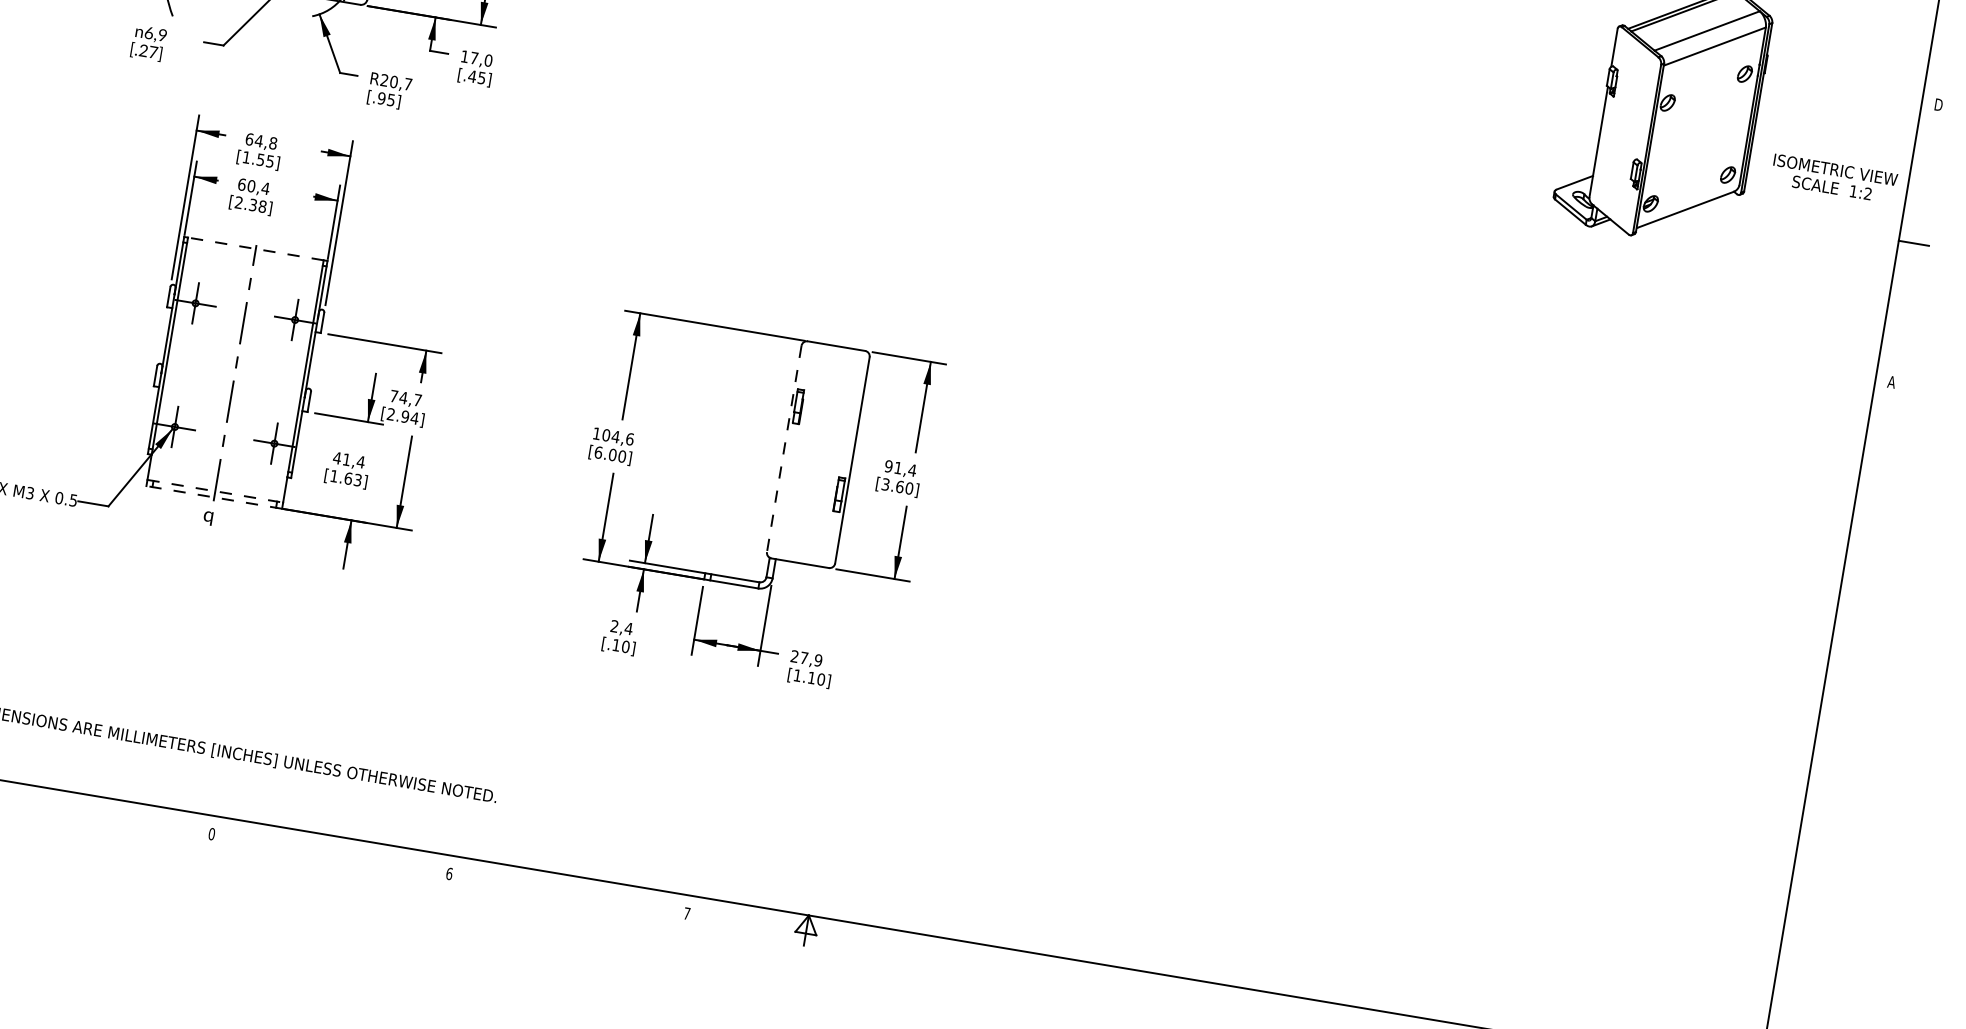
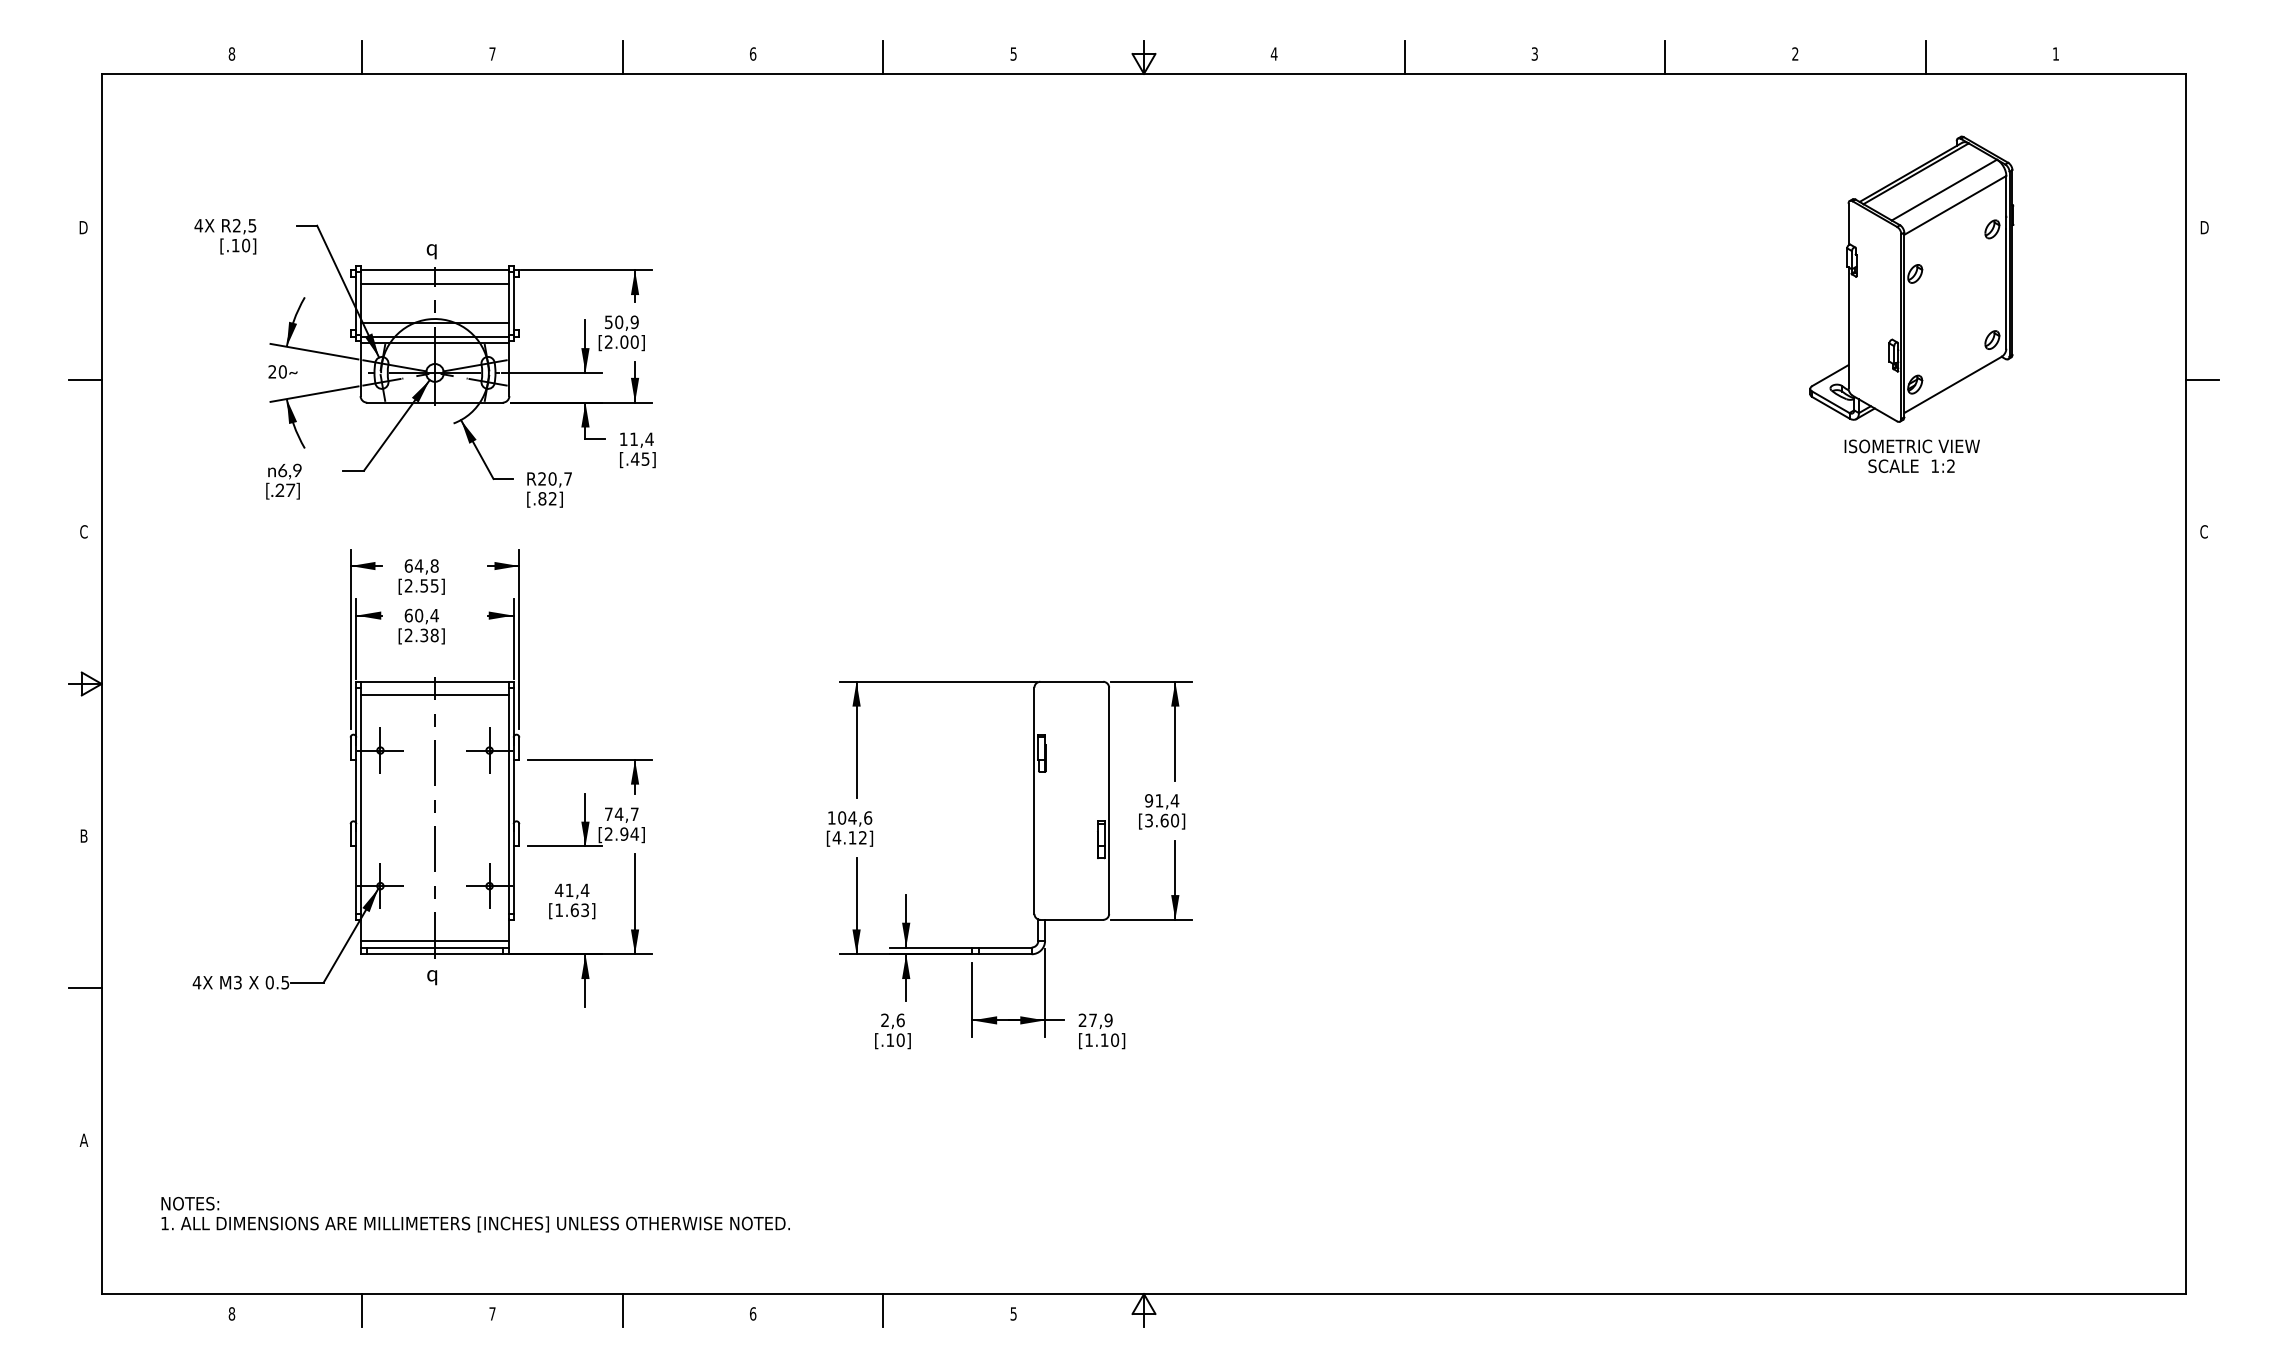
text: (481, 59) -> (641, 439), 17,0 -> 11,4
text: (386, 99) -> (547, 498), [.95] -> [.82]
text: (246, 157) -> (408, 585), [1.55] -> [2.55]
text: (1833, 178) -> (1911, 455), moved
line: (255, 248) -> (434, 681), dashed -> solid
line: (253, 261) -> (434, 695), added
text: (1891, 381) -> (2203, 531), A -> C
line: (784, 449) -> (1034, 801), dashed -> solid
text: (610, 454) -> (849, 837), [6.00] -> [4.12]
line: (215, 484) -> (434, 940), added
line: (215, 491) -> (435, 947), dashed -> solid
line: (213, 497) -> (434, 954), dashed -> solid
text: (628, 628) -> (900, 1020), 2,4 -> 2,6
line: (93, 811) -> (362, 1310), added
text: (211, 833) -> (492, 1313), 0 -> 7
line: (330, 850) -> (622, 1310), added
line: (568, 890) -> (883, 1310), added
text: (686, 913) -> (1013, 1313), 7 -> 5

